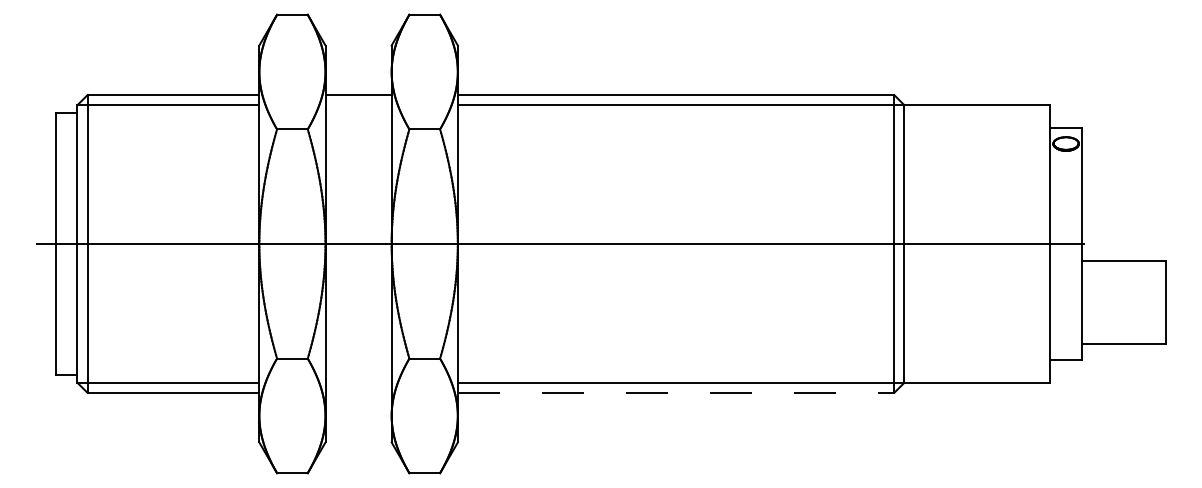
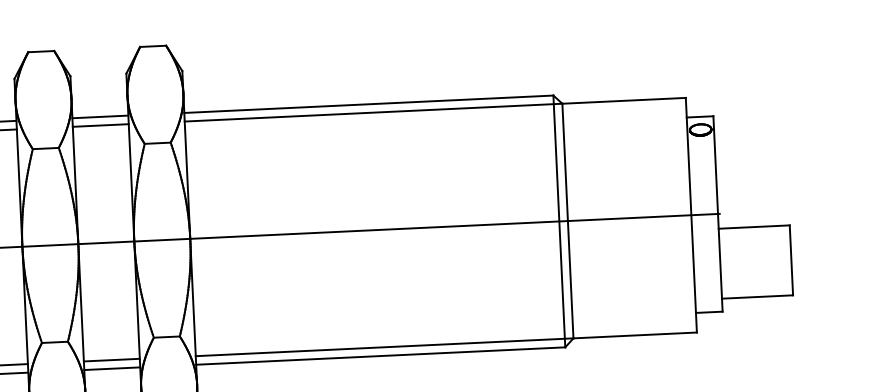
line: (358, 105) -> (100, 125), added
line: (358, 382) -> (111, 359), added
line: (358, 392) -> (112, 368), added
line: (676, 392) -> (381, 355), dashed -> solid

